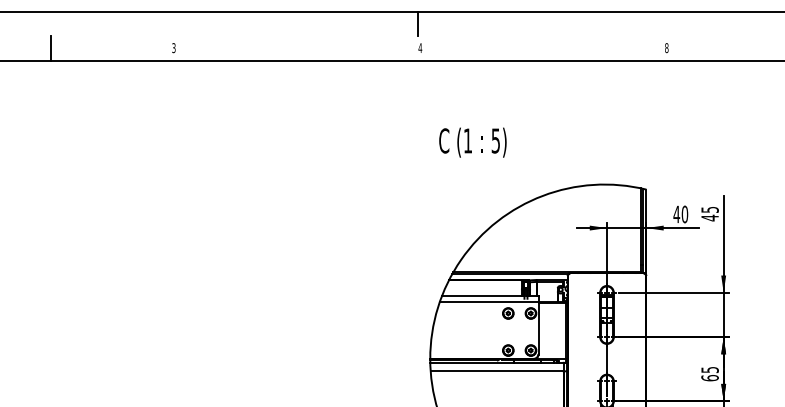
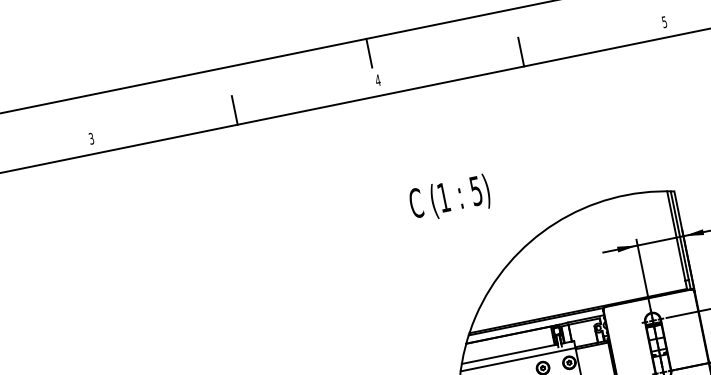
text: (666, 47) -> (664, 21), 8 -> 5
line: (297, 48) -> (235, 109), added
line: (543, 48) -> (521, 51), added
text: (472, 142) -> (449, 198), moved

